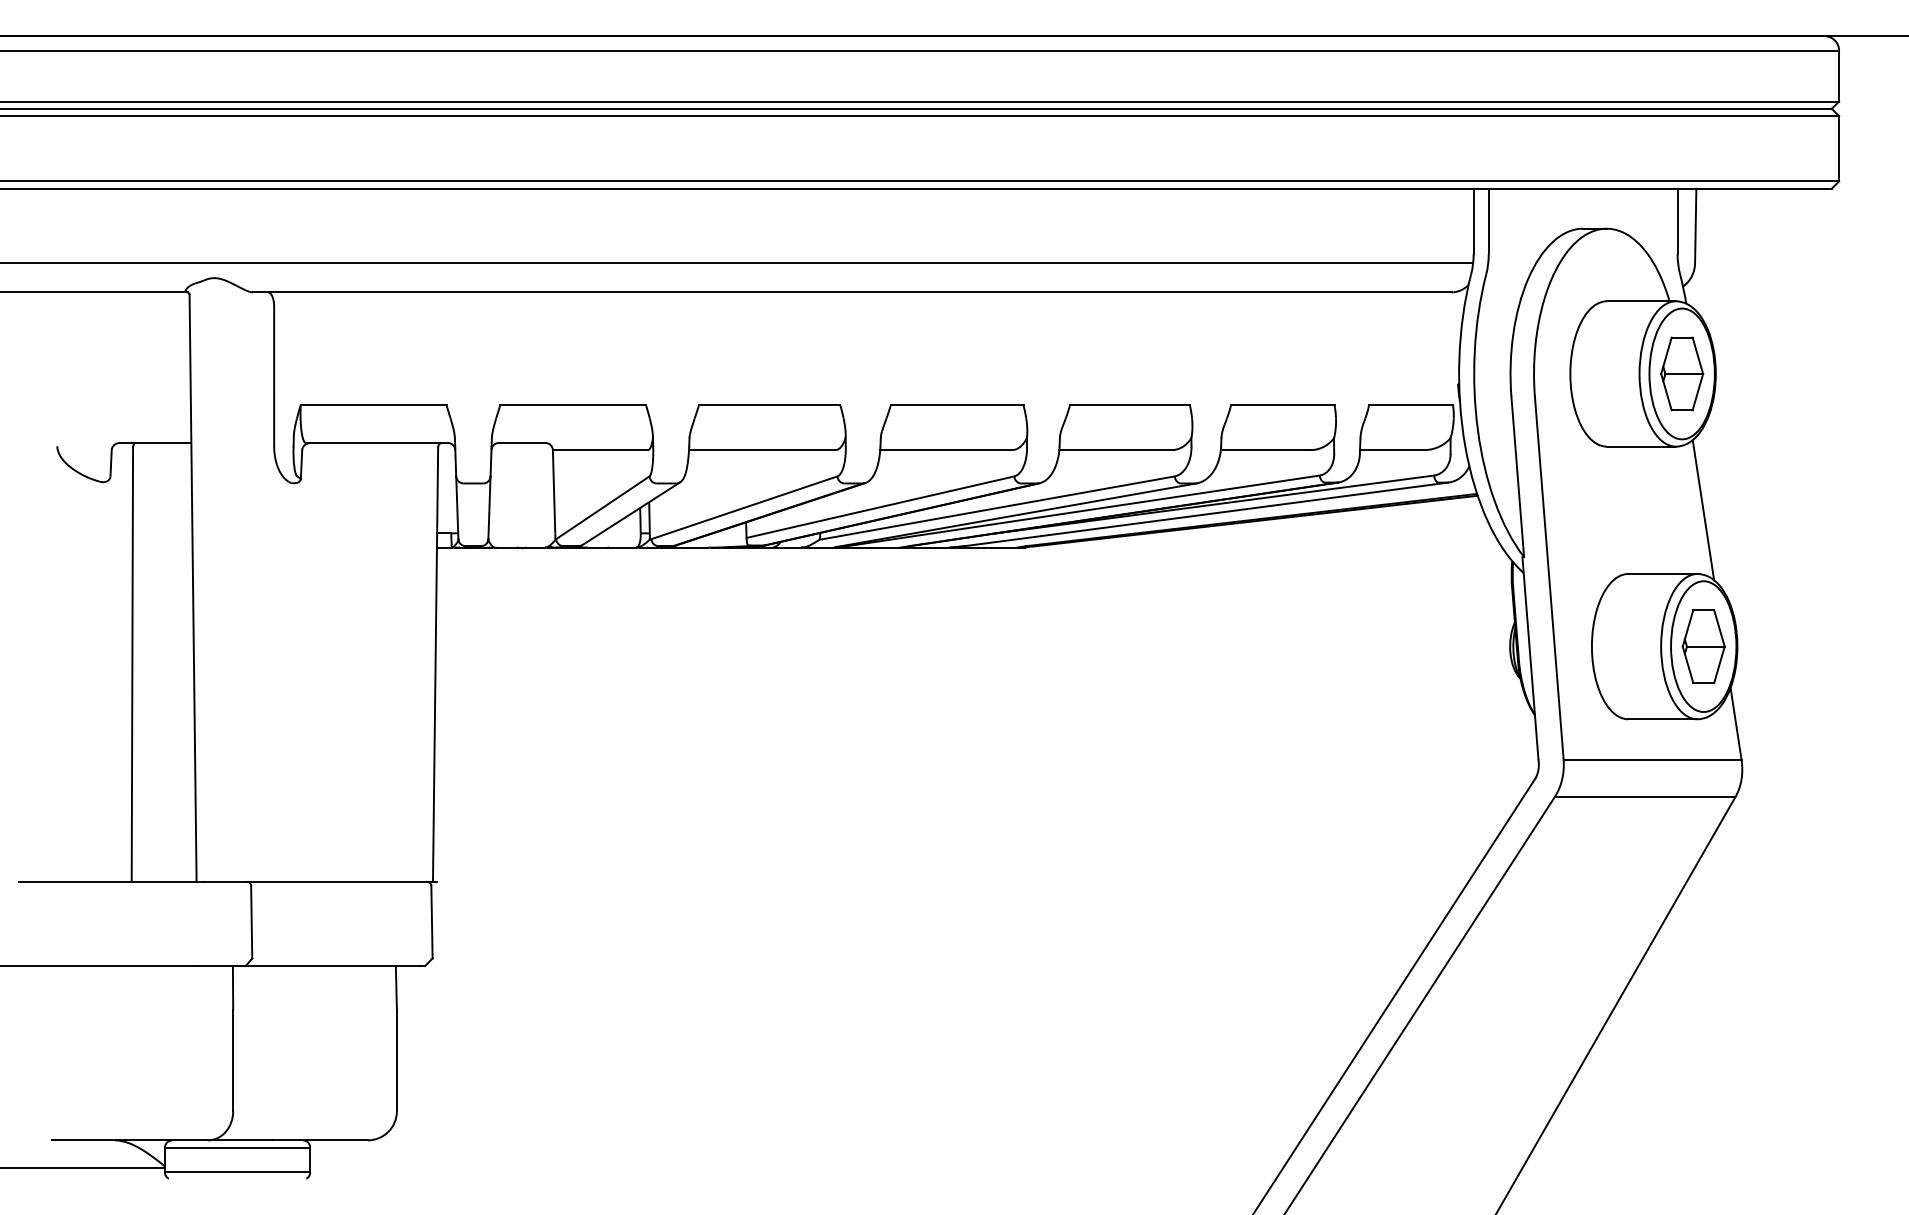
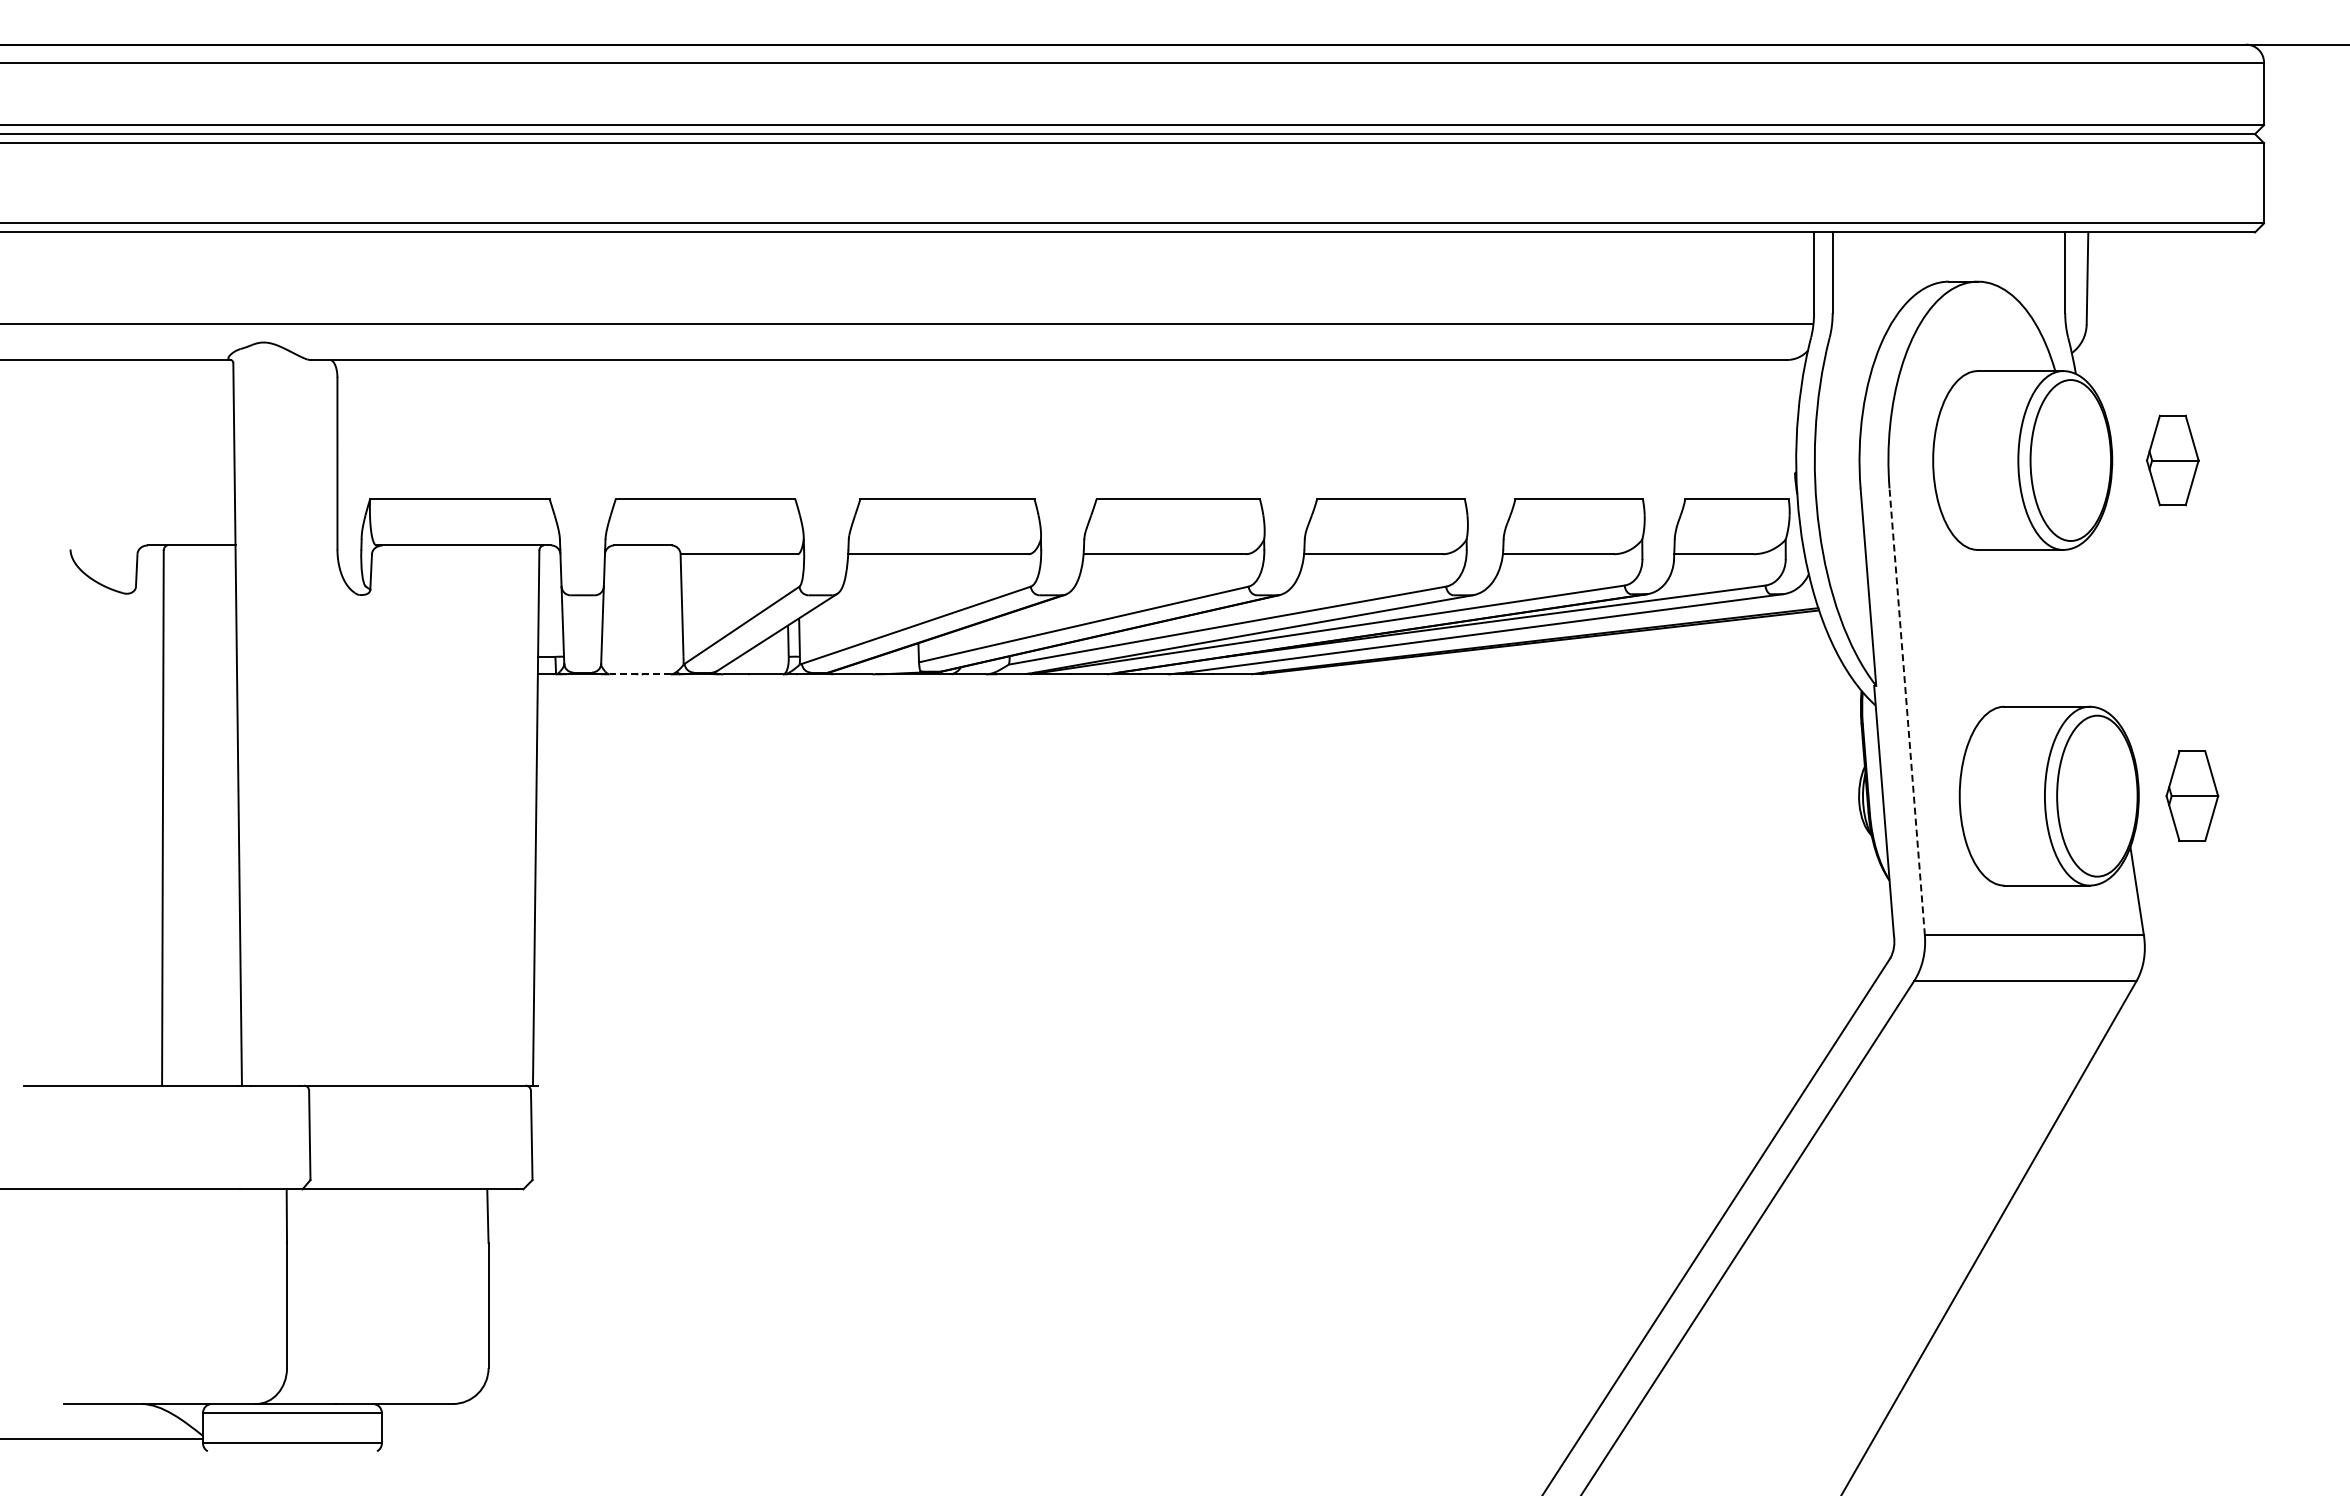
part: (1681, 373) -> (2172, 460), moved
line: (1703, 510) -> (2096, 628), removed
line: (520, 547) -> (640, 674), solid -> dashed
line: (1549, 577) -> (1907, 711), solid -> dashed
part: (1703, 646) -> (2192, 795), moved

